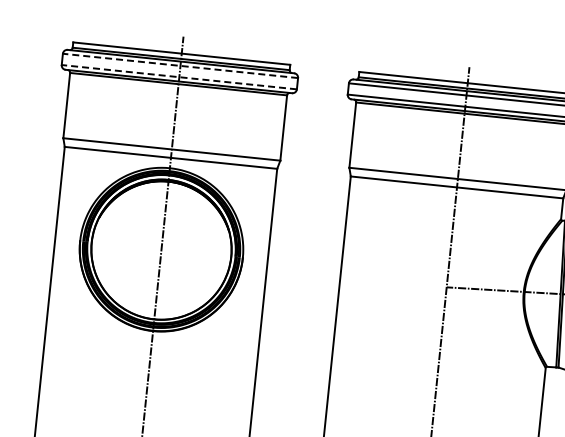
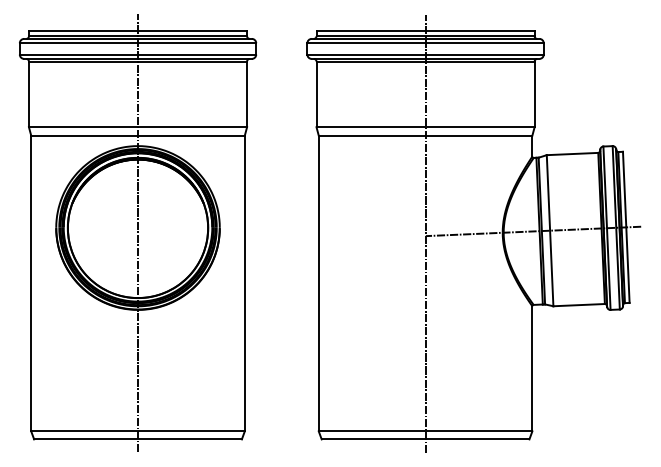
line: (179, 66) -> (137, 43), dashed -> solid
line: (178, 77) -> (137, 54), dashed -> solid

